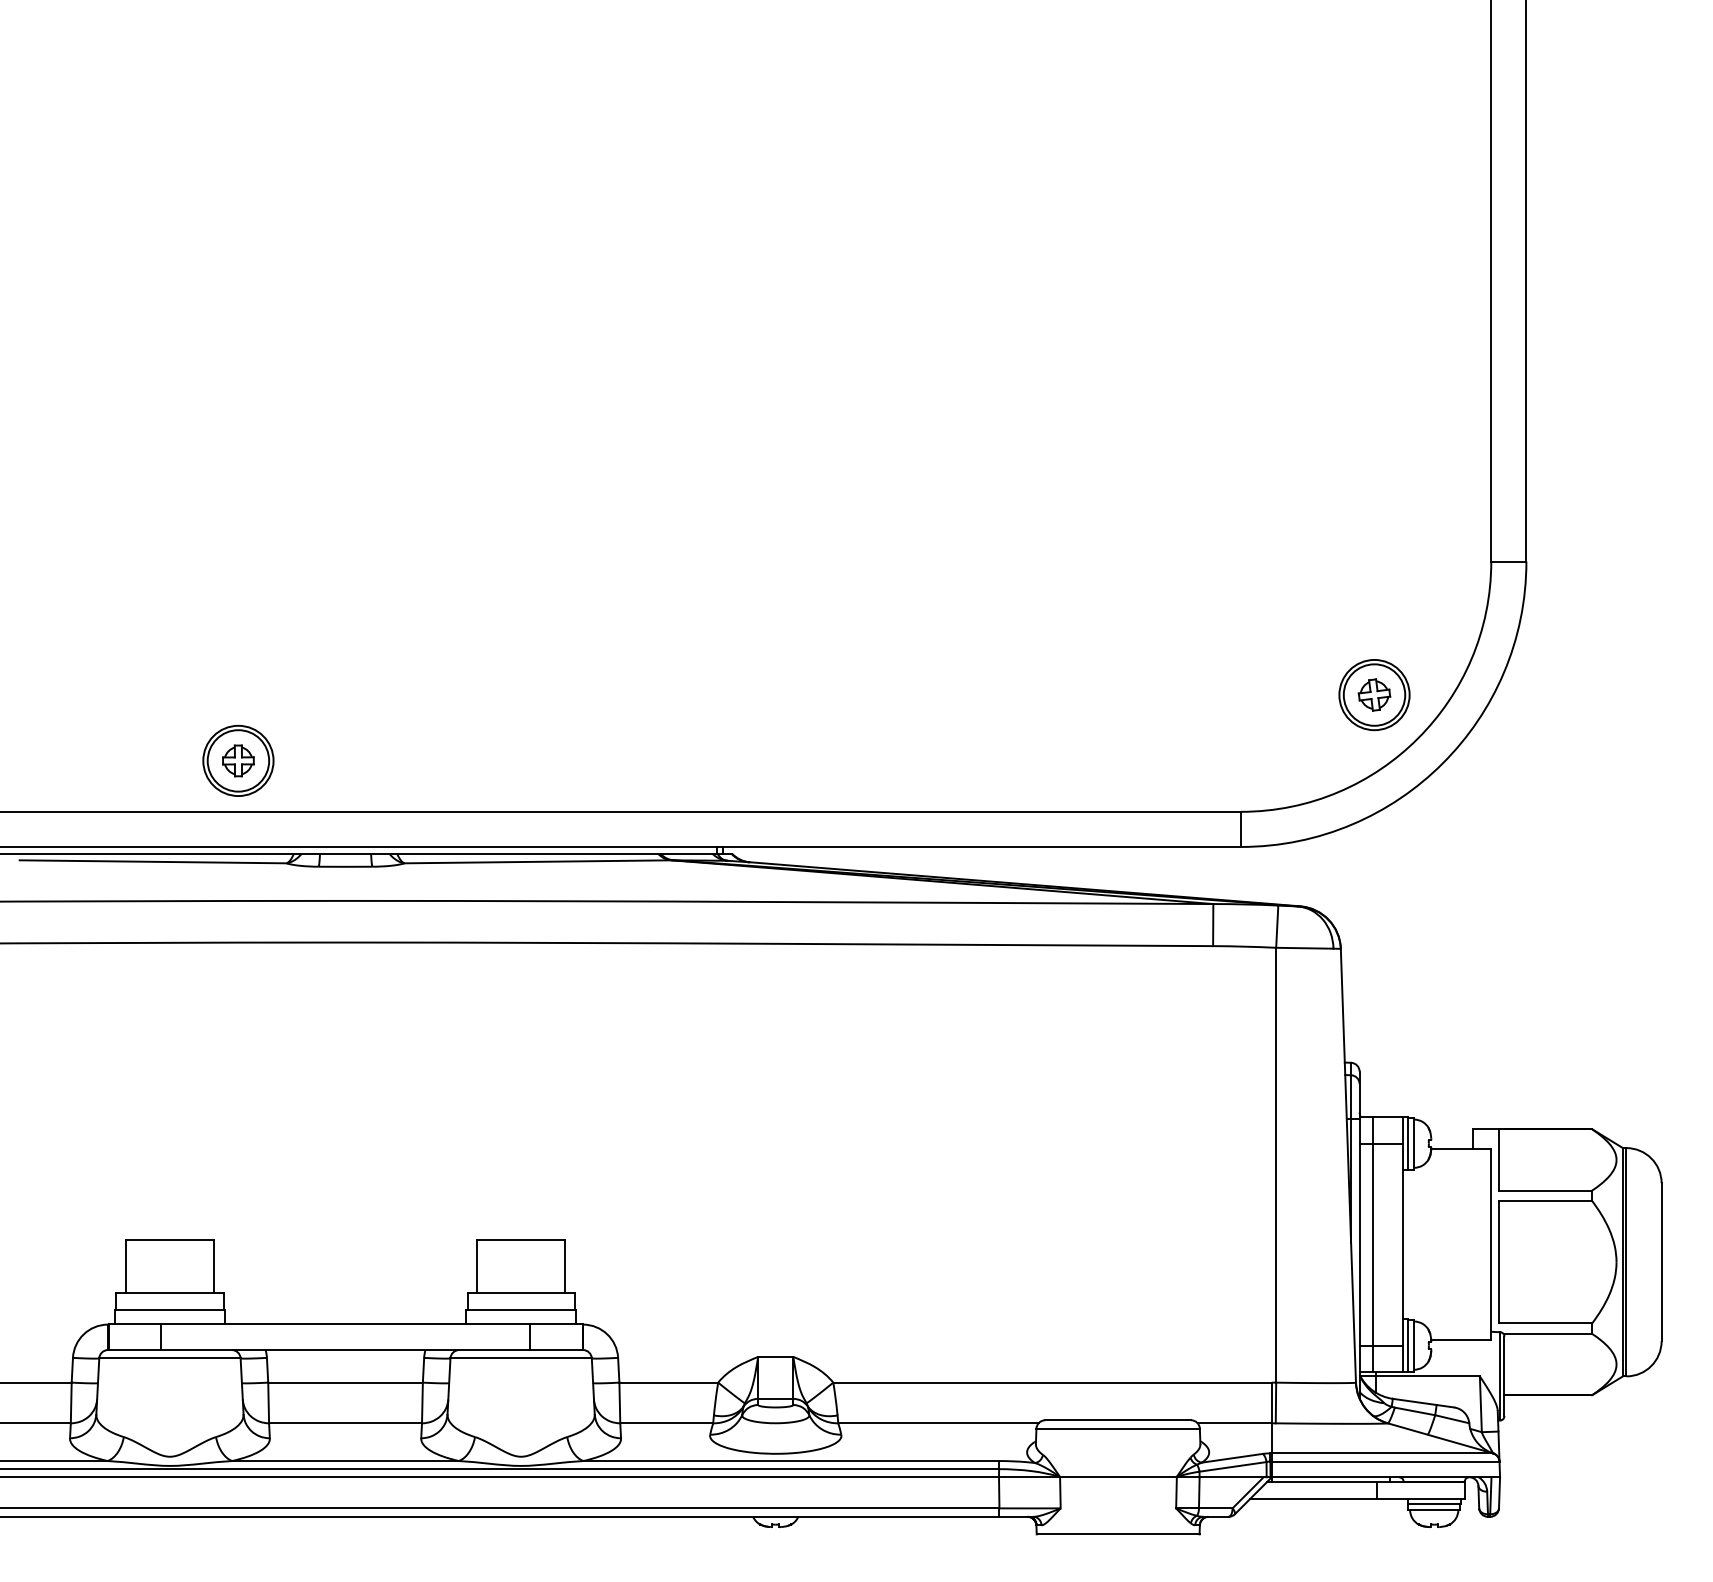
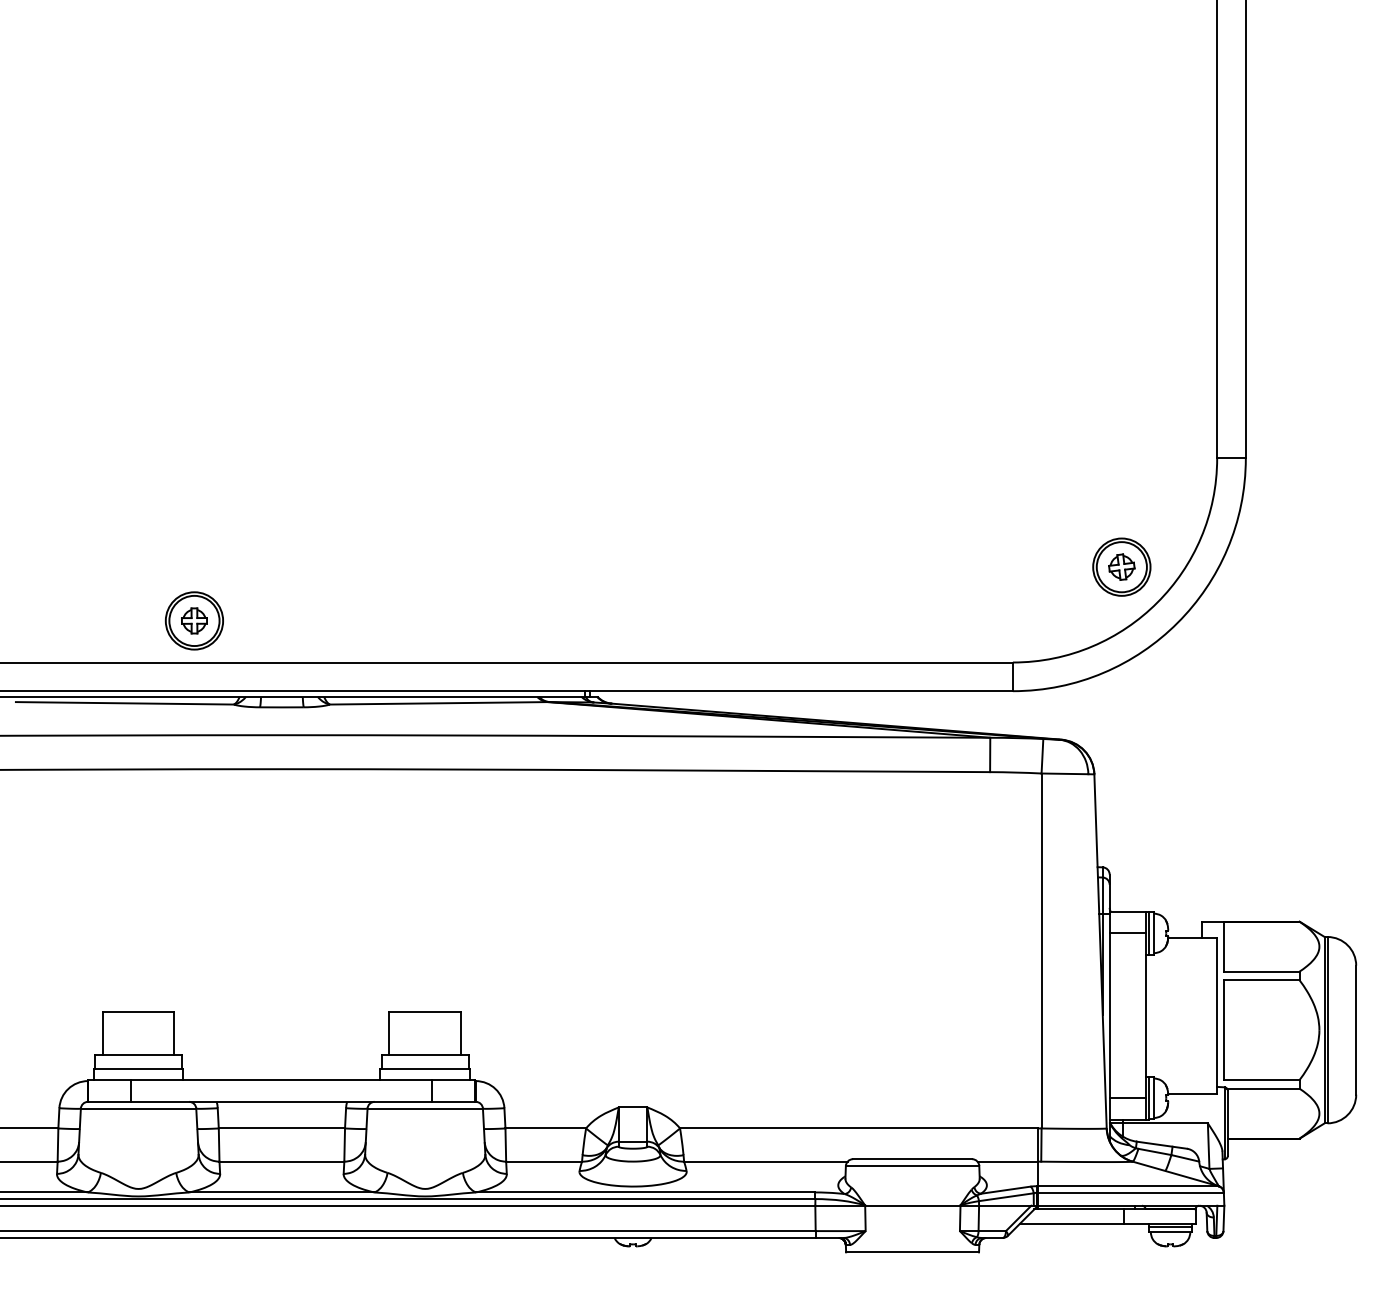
line: (1372, 1244) -> (1120, 1015), removed

